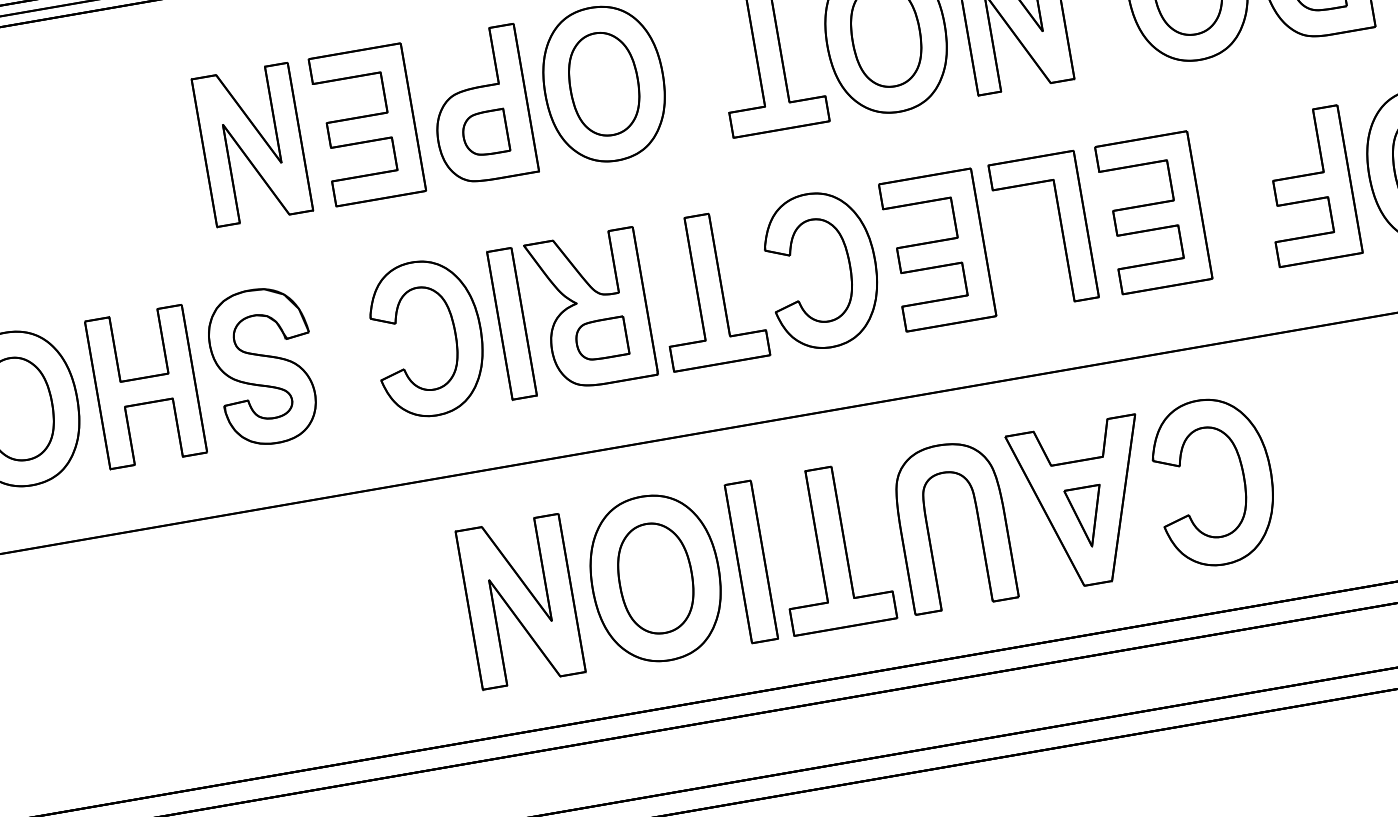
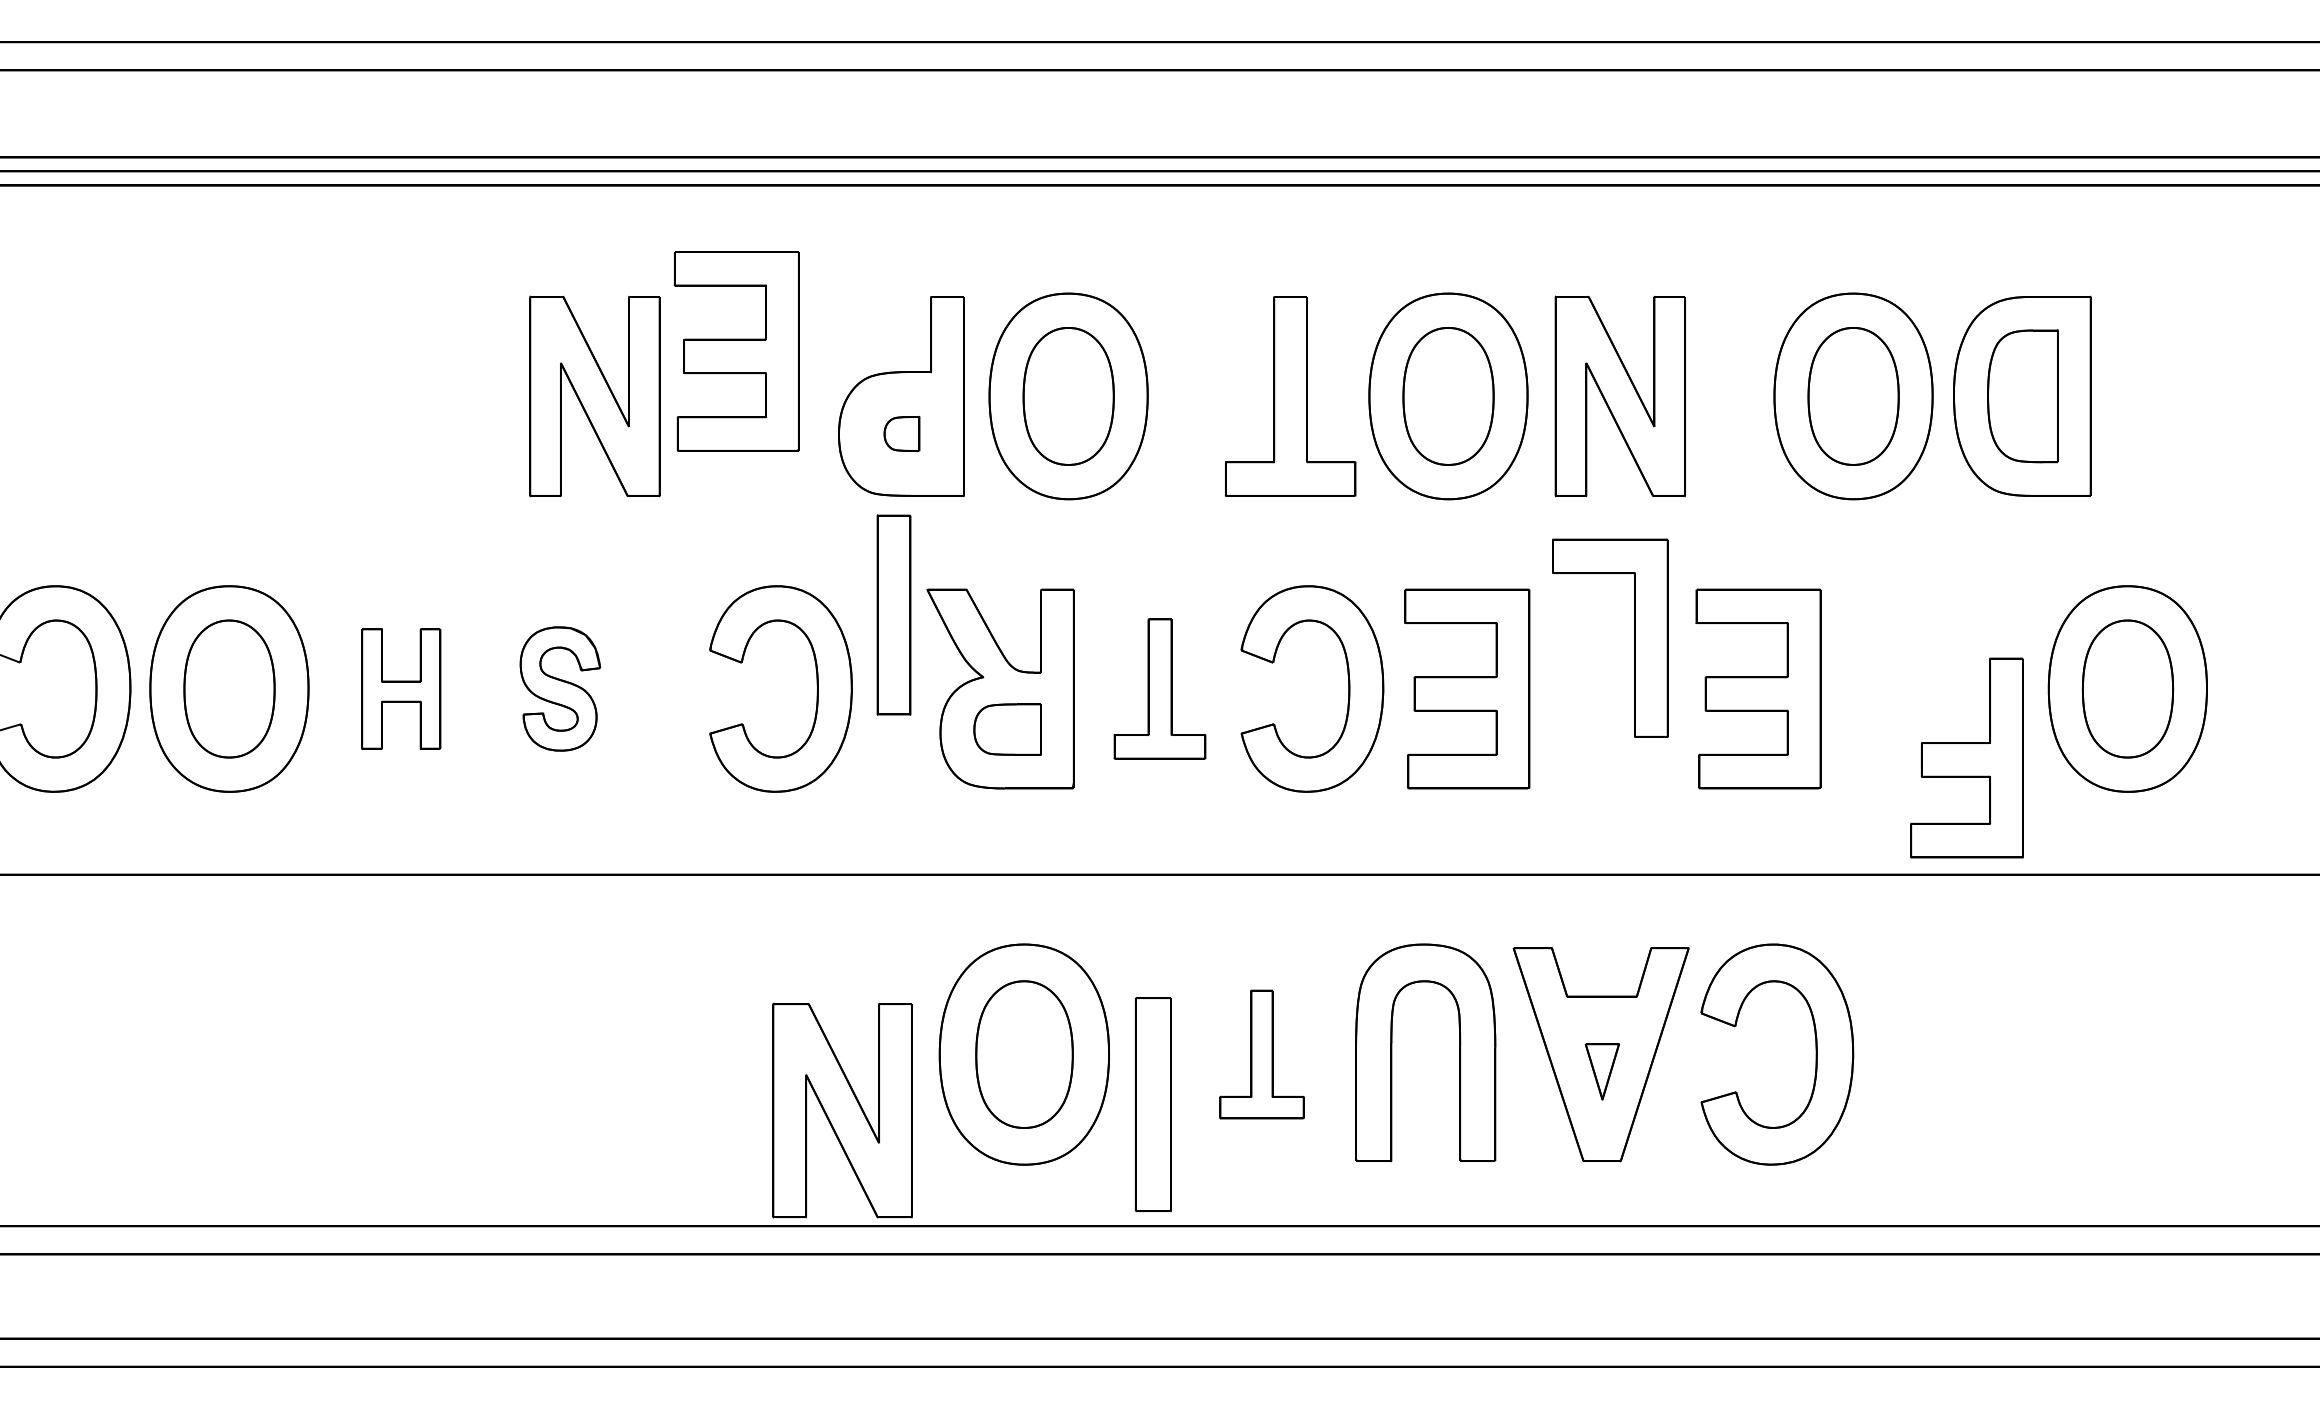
part: (367, 125) -> (736, 351), moved
part: (484, 133) -> (901, 433), size x0.6
part: (1308, 185) -> (1966, 757), moved
part: (1061, 227) -> (1634, 637), moved
part: (709, 289) -> (1159, 688), size x0.7
part: (511, 323) -> (893, 614), moved
part: (264, 366) -> (560, 688), size x0.6
part: (146, 386) -> (401, 688), size x0.6
part: (1087, 516) -> (1602, 1071), size x0.7
part: (831, 548) -> (1261, 1054), size x0.6
part: (751, 561) -> (1153, 1104), moved
part: (520, 601) -> (842, 1110), moved

